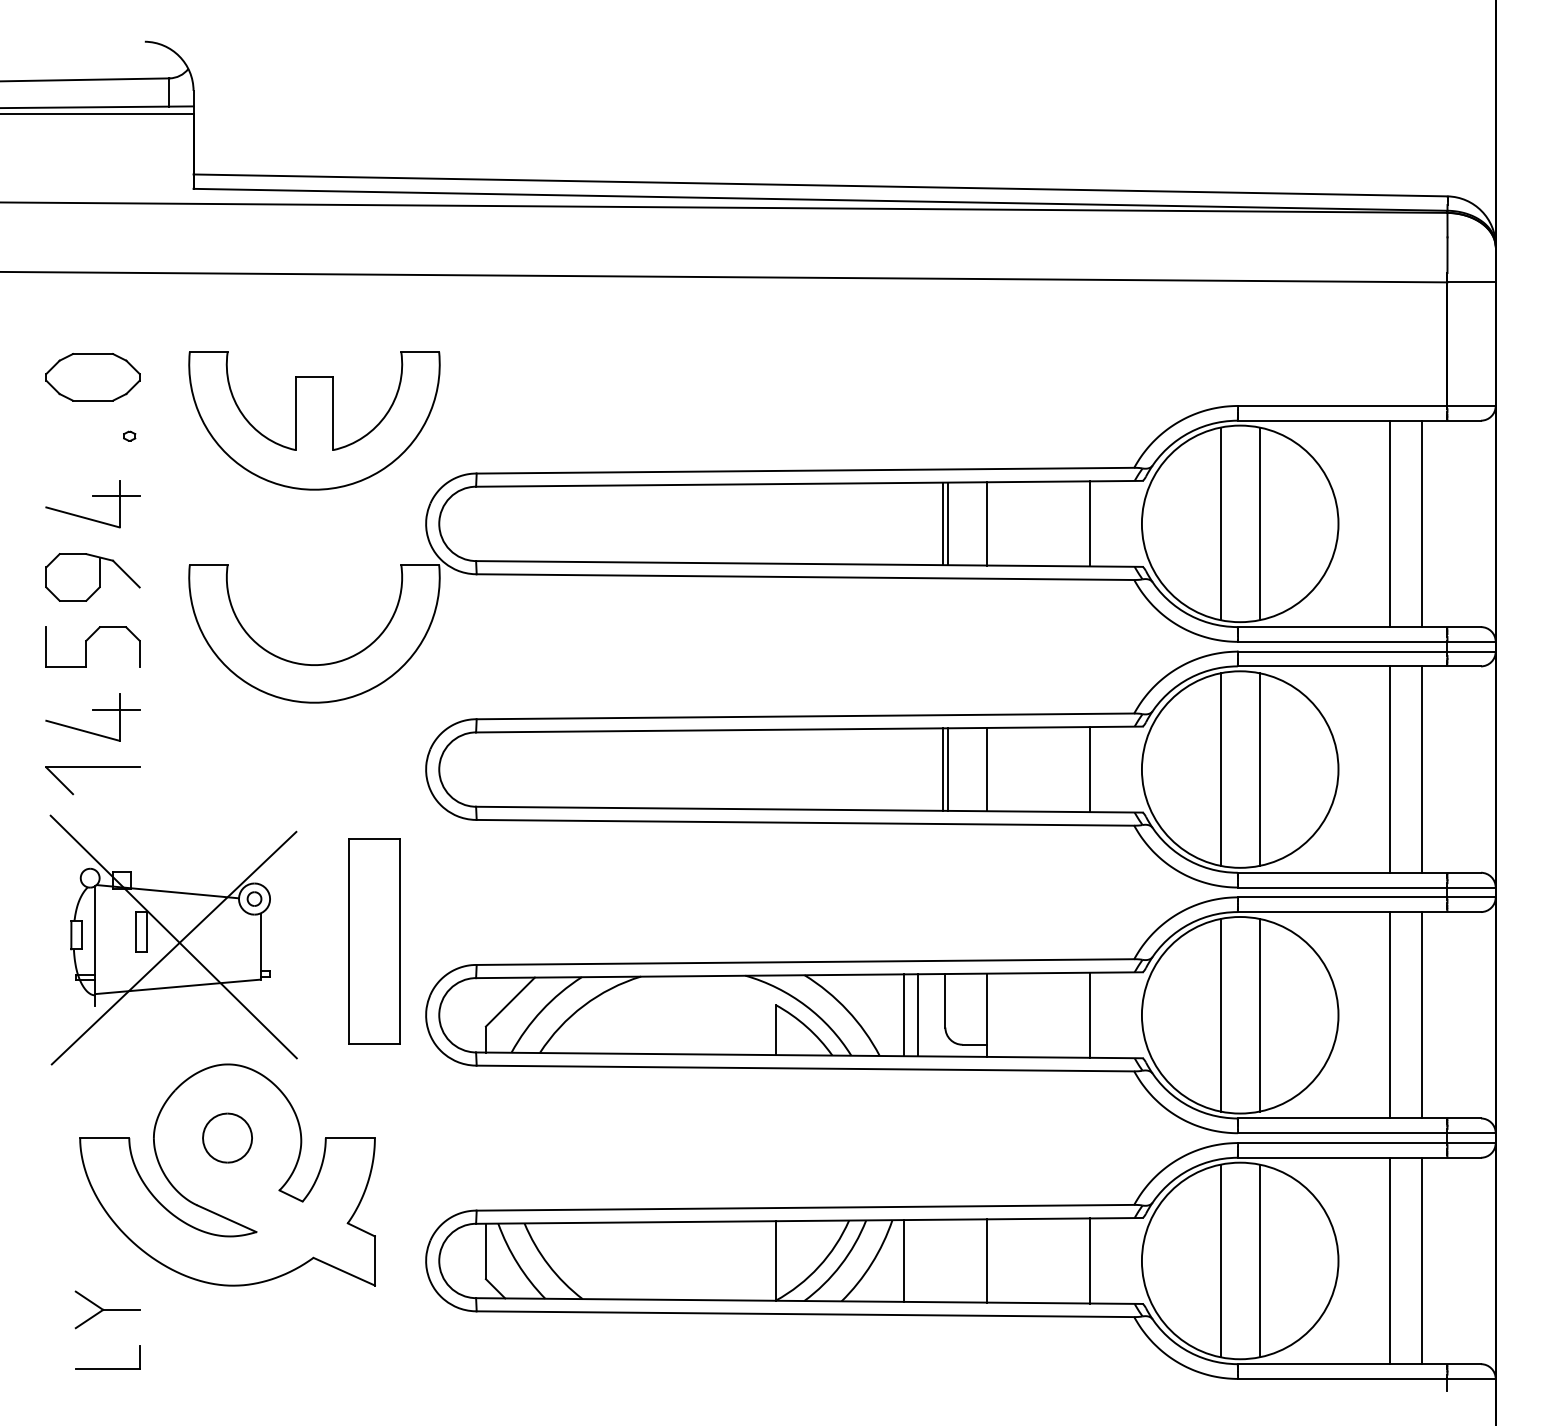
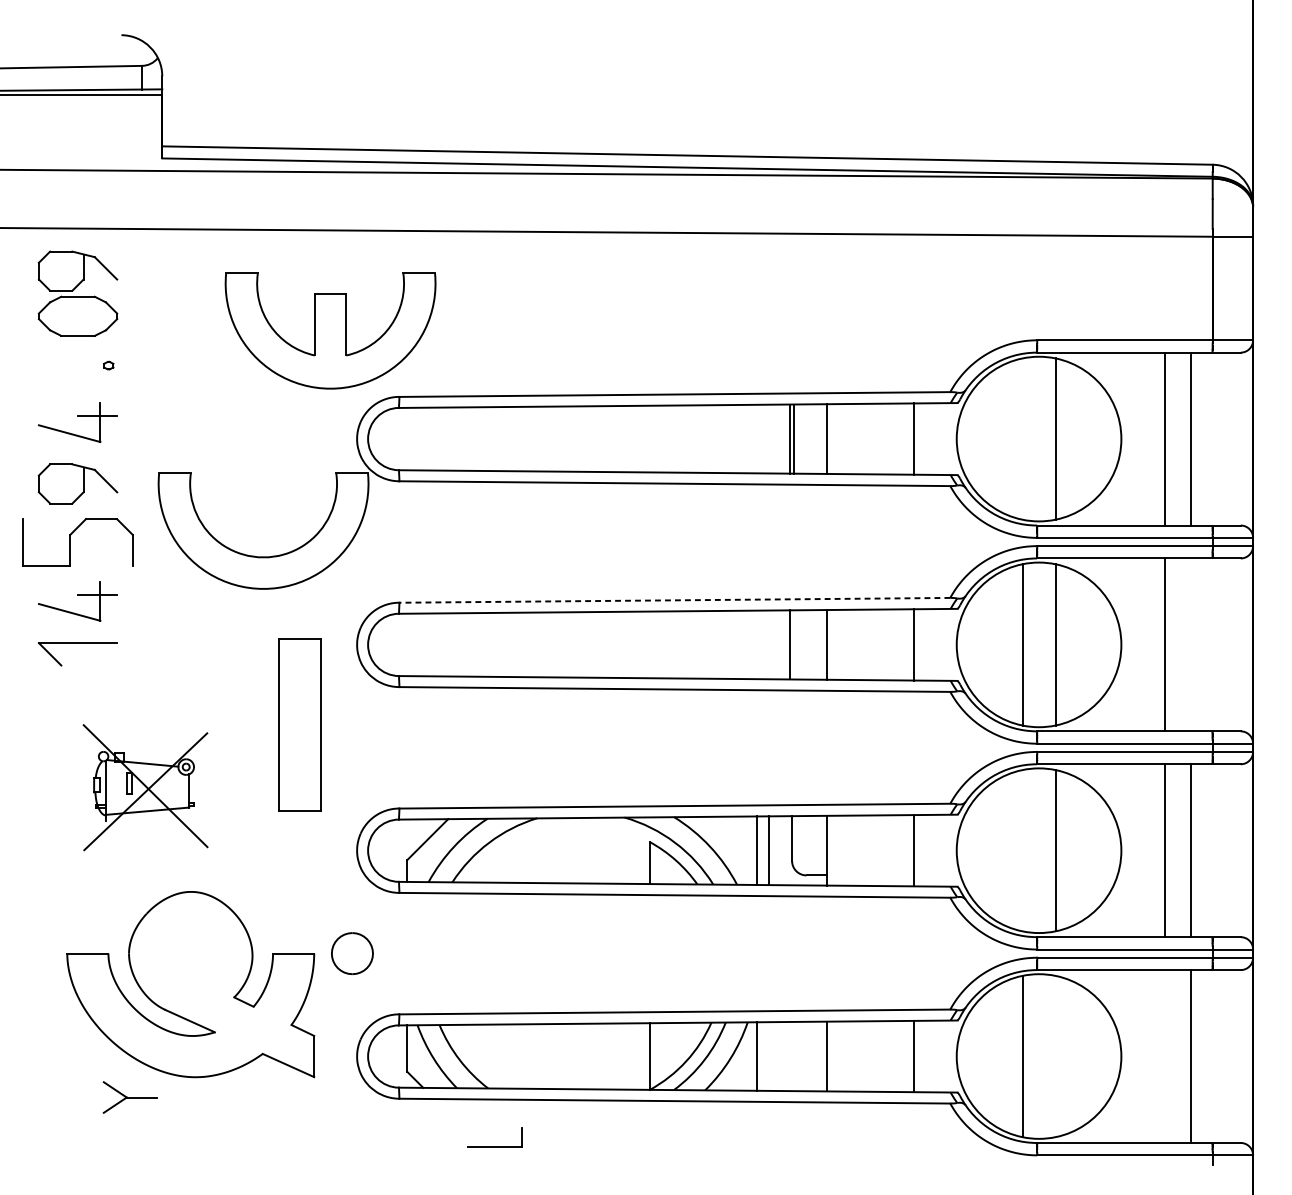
part: (92, 323) -> (77, 271), added
part: (314, 420) -> (330, 330), moved
line: (1220, 523) -> (1022, 438), removed
part: (92, 646) -> (77, 541), size x1.4
line: (805, 716) -> (674, 600), solid -> dashed
line: (947, 769) -> (793, 644), removed
line: (1422, 769) -> (1191, 644), removed
part: (173, 939) -> (145, 787), size x0.6
part: (374, 941) -> (300, 725), moved
line: (1220, 1015) -> (1022, 850), removed
part: (227, 1137) -> (352, 953), moved
line: (1259, 1260) -> (1055, 1056), removed
line: (1390, 1260) -> (1164, 1056), removed
part: (107, 1309) -> (130, 1097), moved
part: (107, 1368) -> (494, 1146), moved

